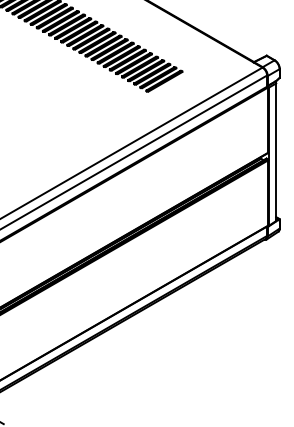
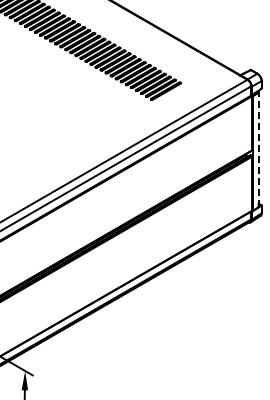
line: (275, 151) -> (258, 149), solid -> dashed

